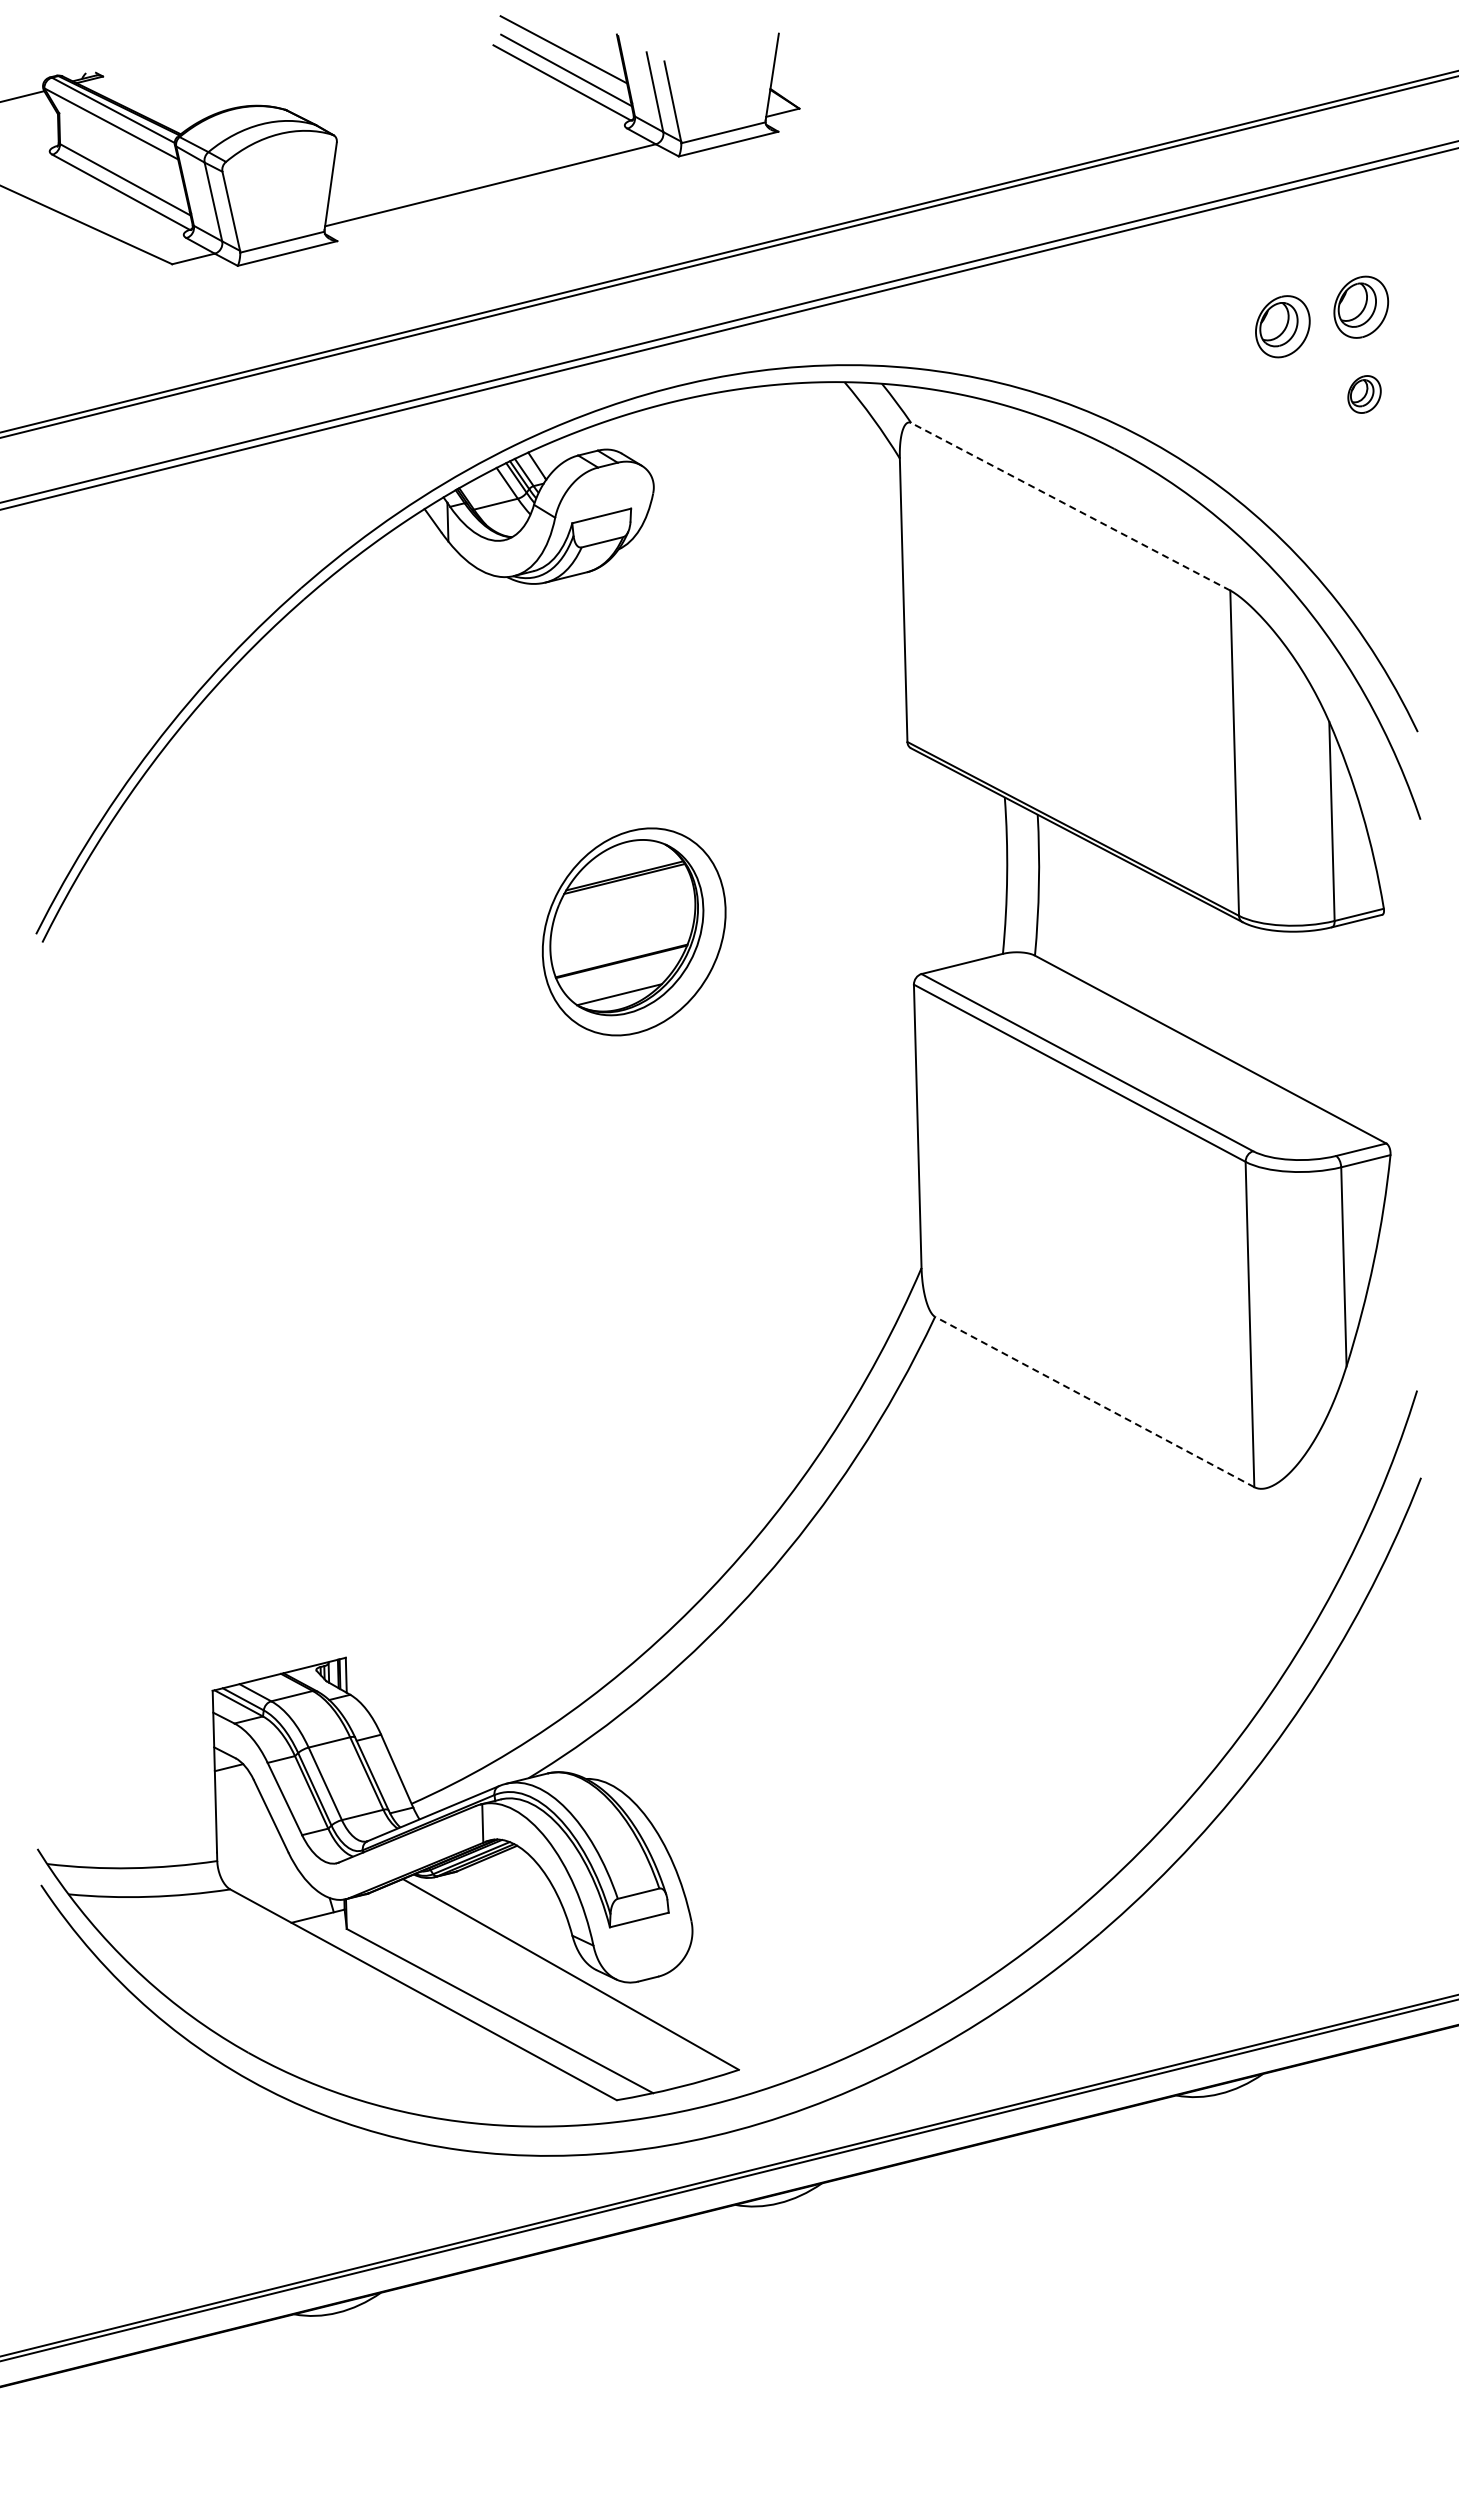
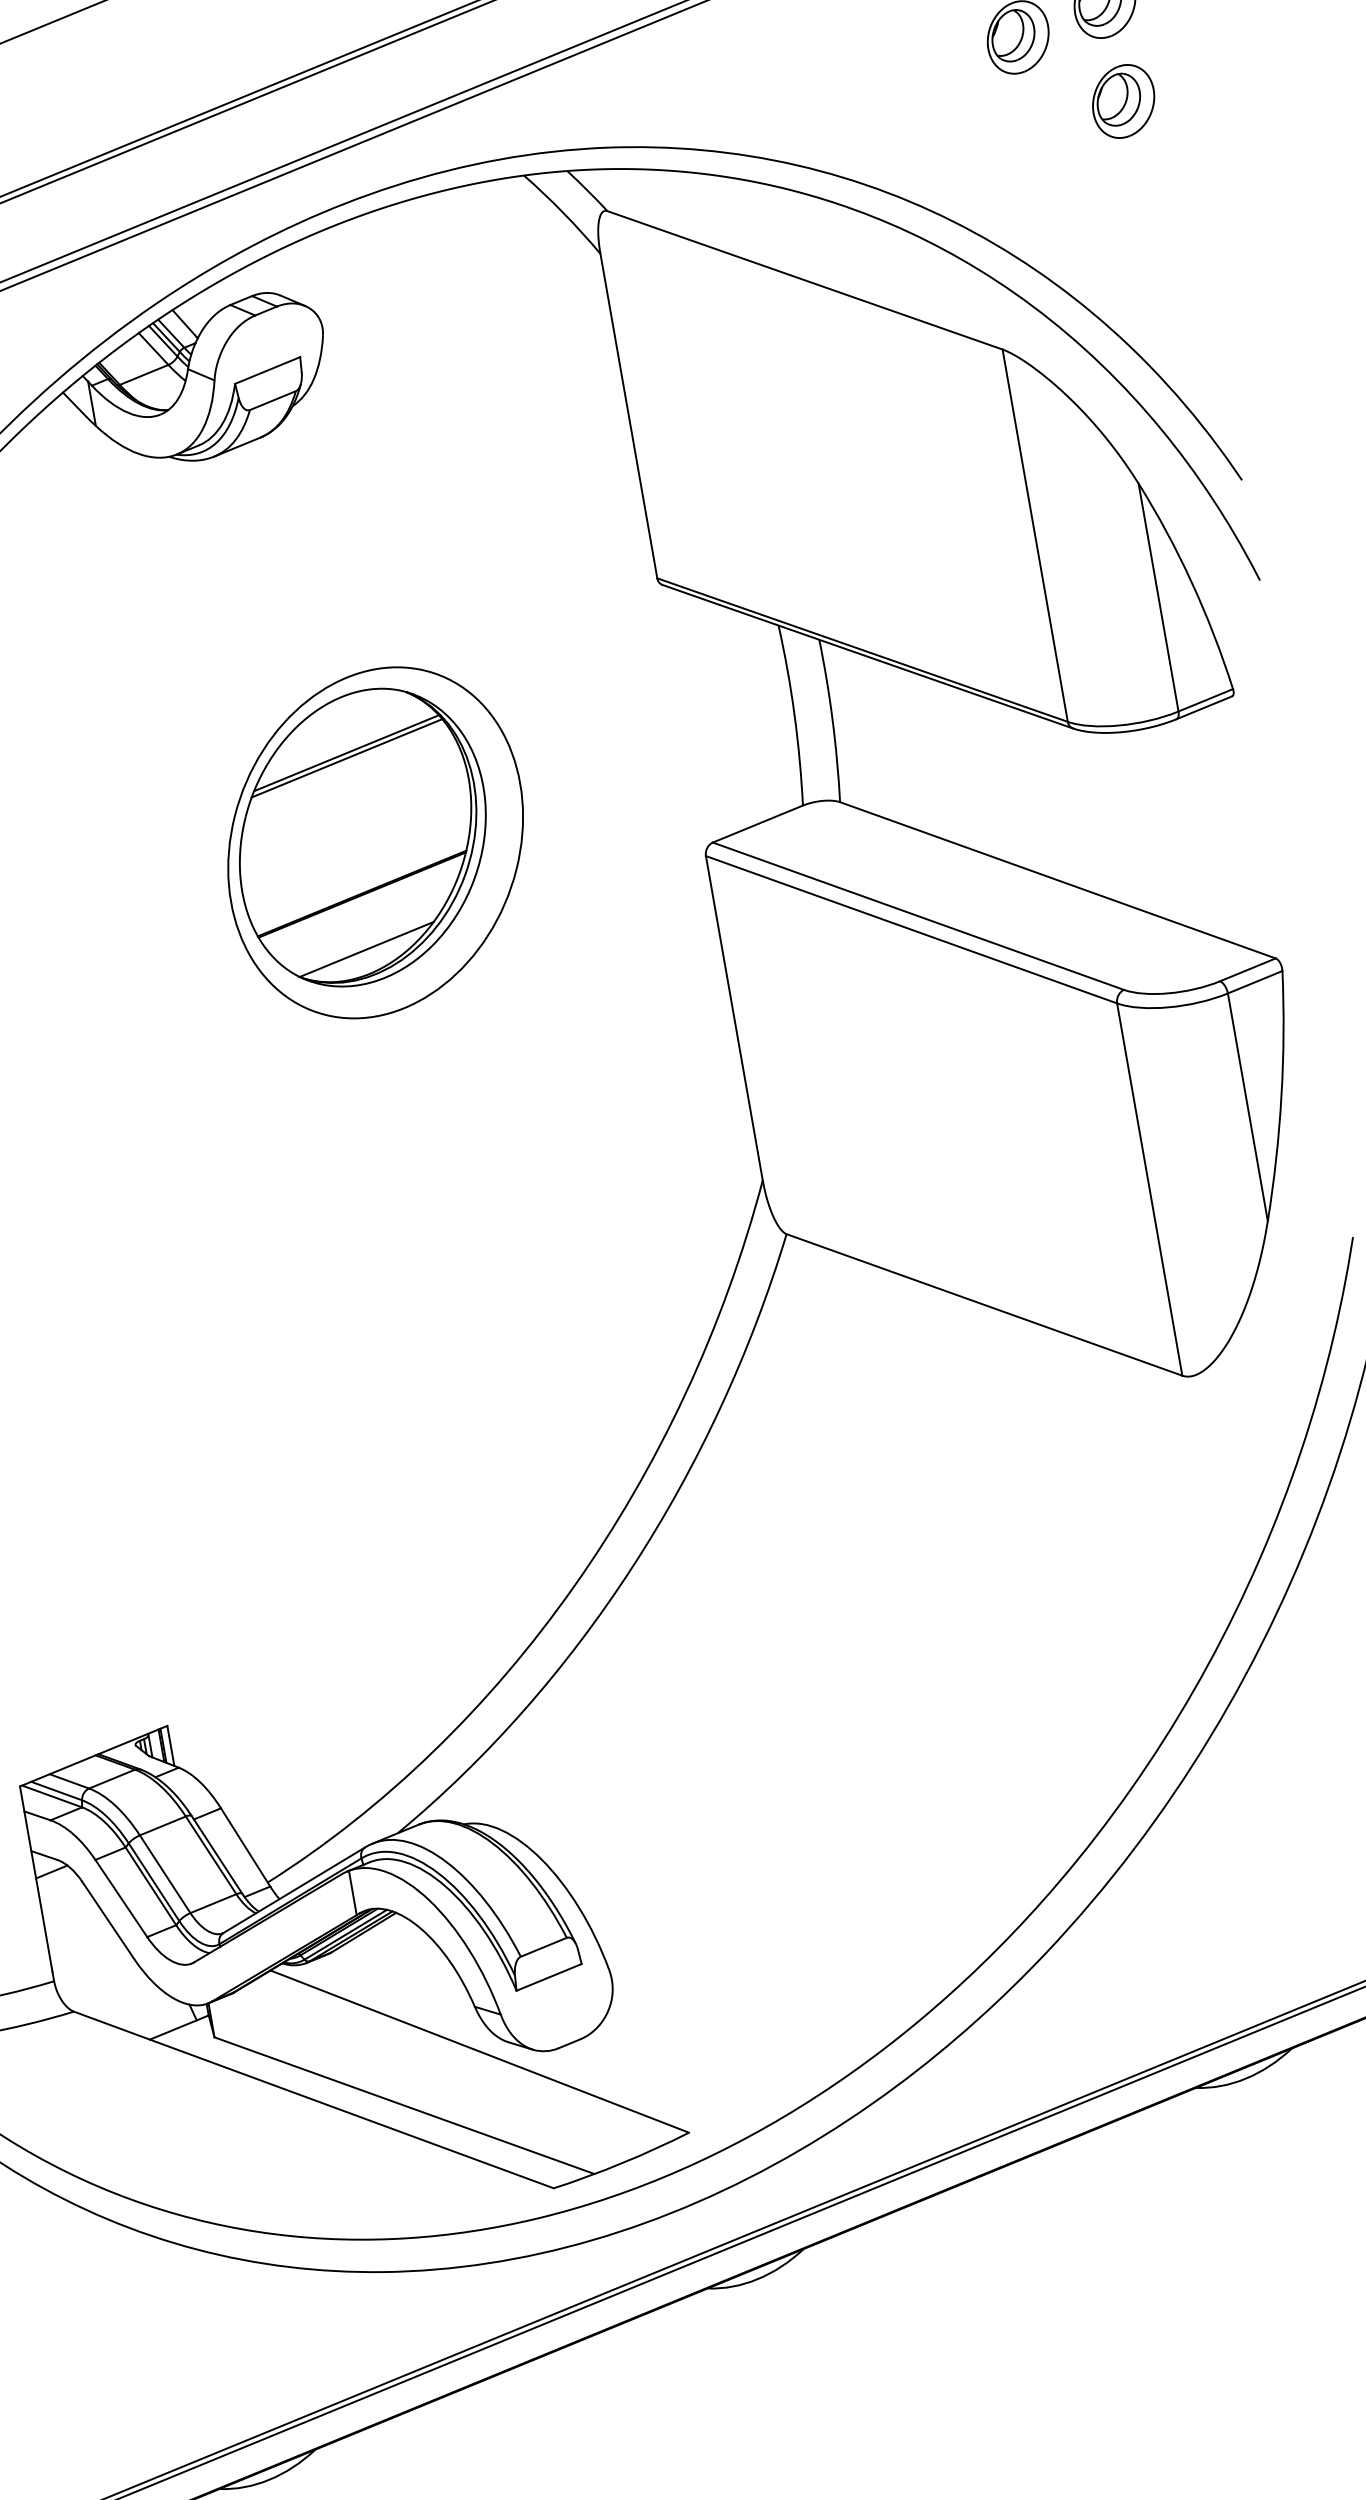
part: (1364, 394) -> (1123, 101), size x1.67
line: (1070, 506) -> (804, 280), dashed -> solid
part: (633, 931) -> (374, 842), size x1.43
line: (1094, 1402) -> (984, 1305), dashed -> solid

